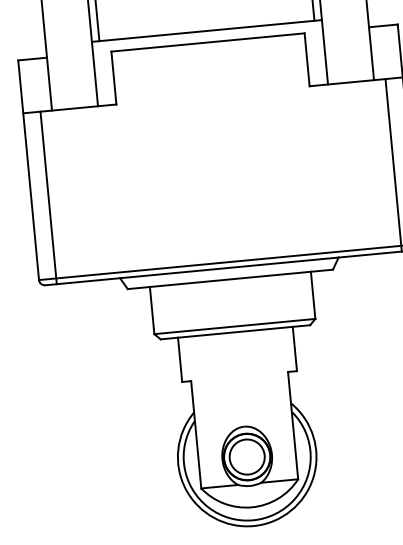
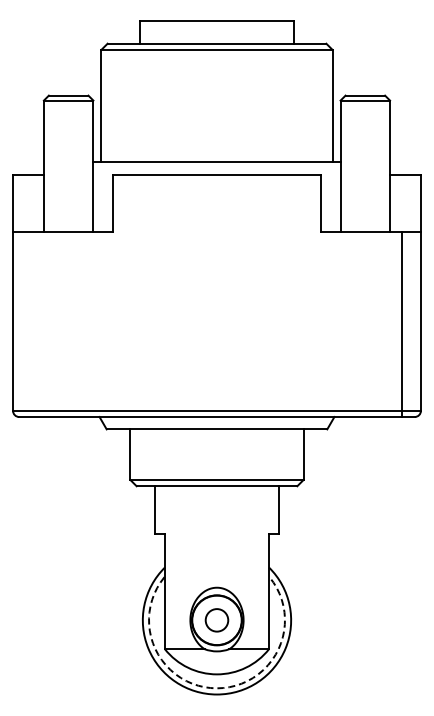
line: (48, 198) -> (31, 324), removed
circle: (246, 457) -> (216, 620), size x0.6
arc: (252, 520) -> (216, 688), solid -> dashed

